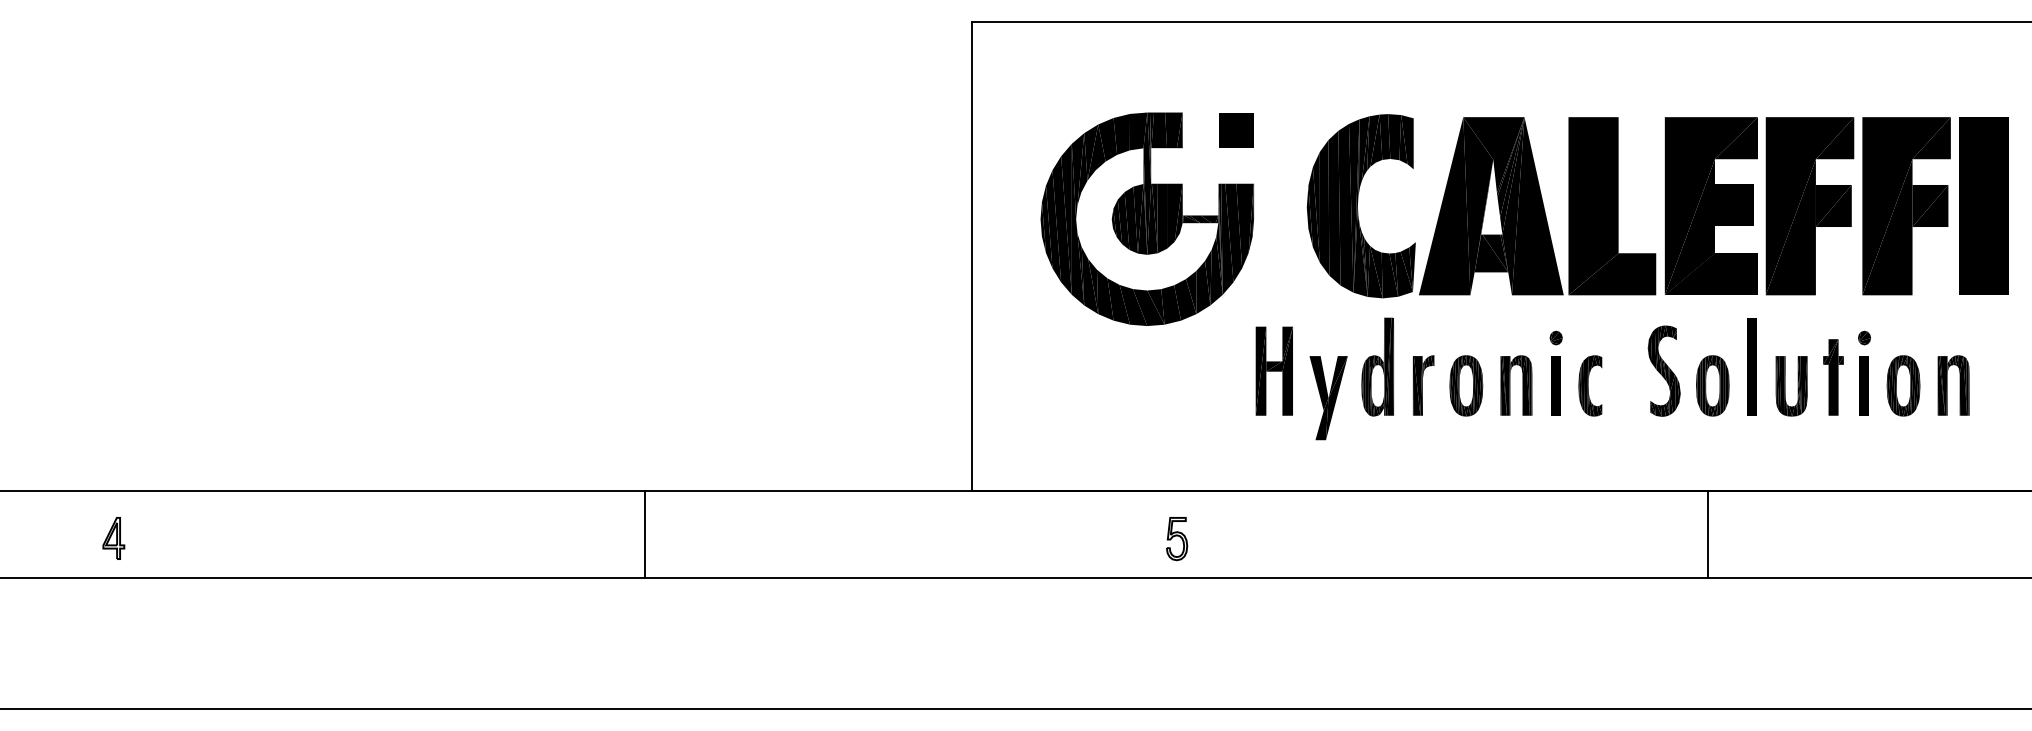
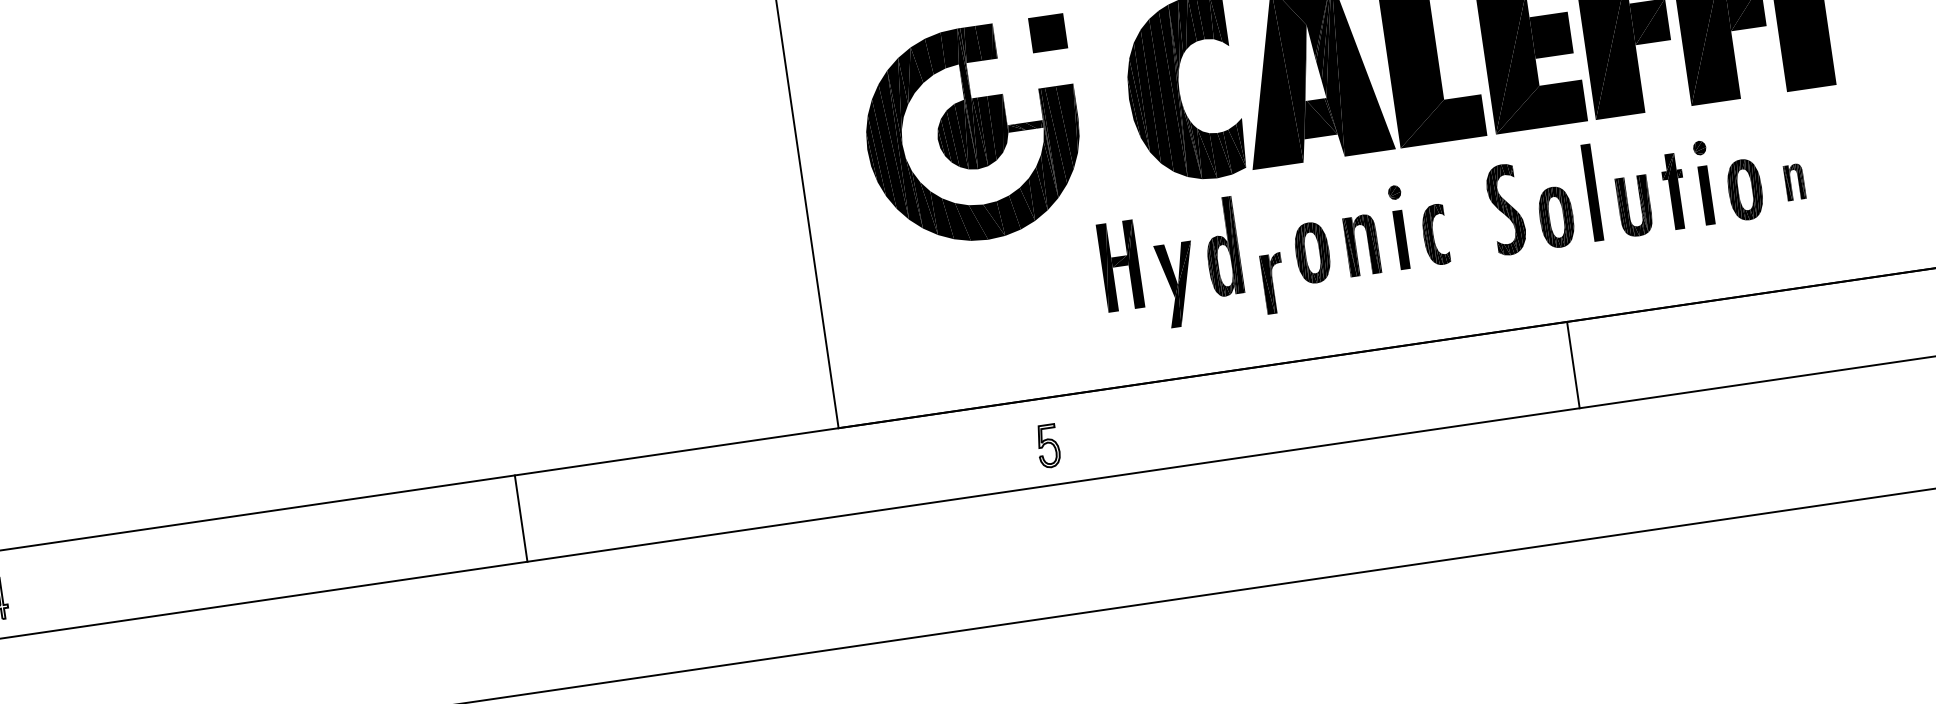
part: (1423, 385) -> (1273, 283), moved
part: (1953, 385) -> (1794, 182), size x0.6

